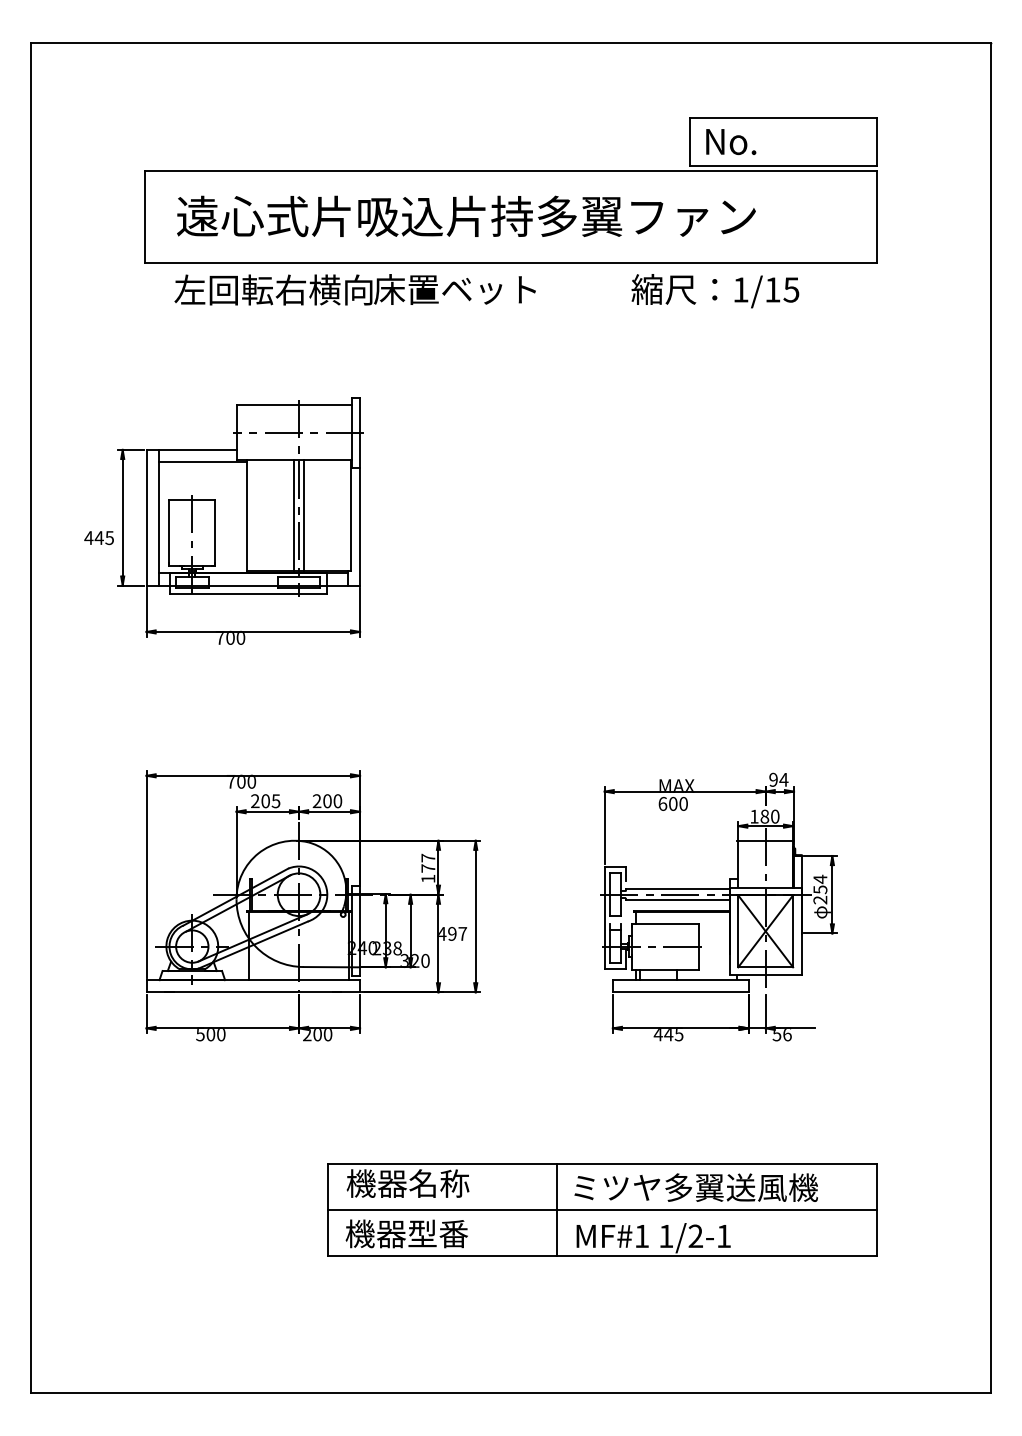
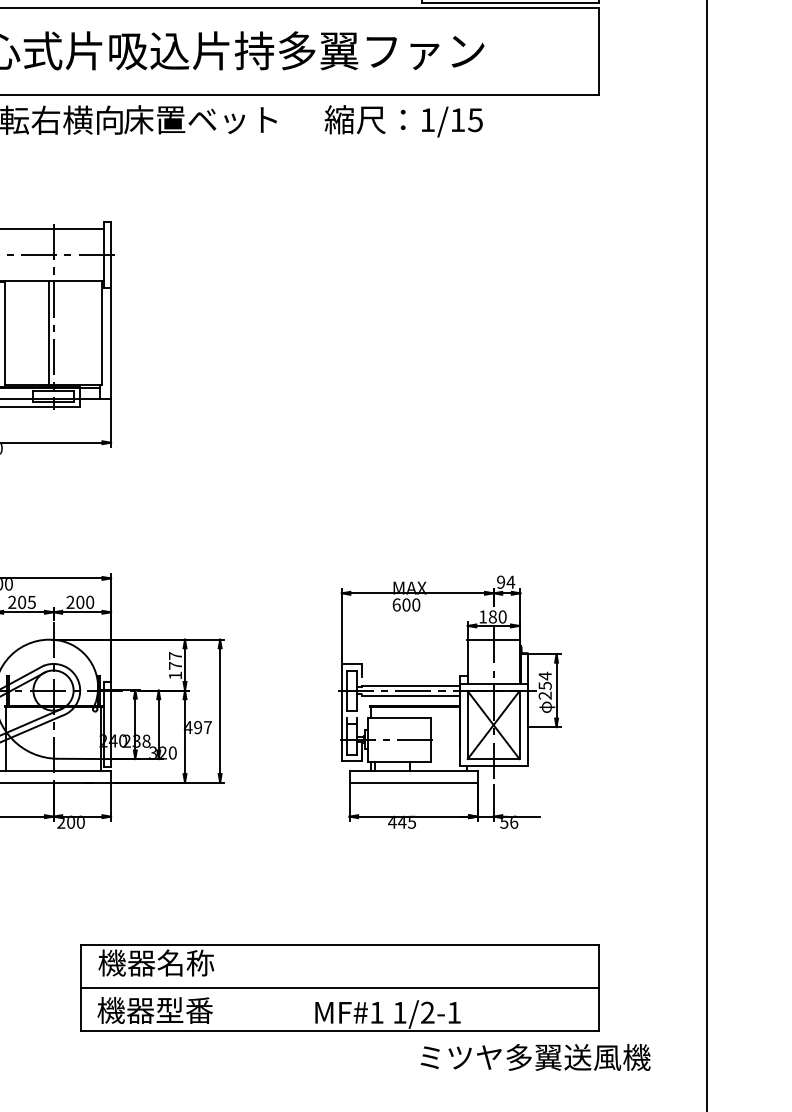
text: (715, 291) -> (403, 121), moved
line: (304, 515) -> (58, 332), removed
text: (695, 1187) -> (534, 1057), moved
line: (556, 1209) -> (296, 987), removed

